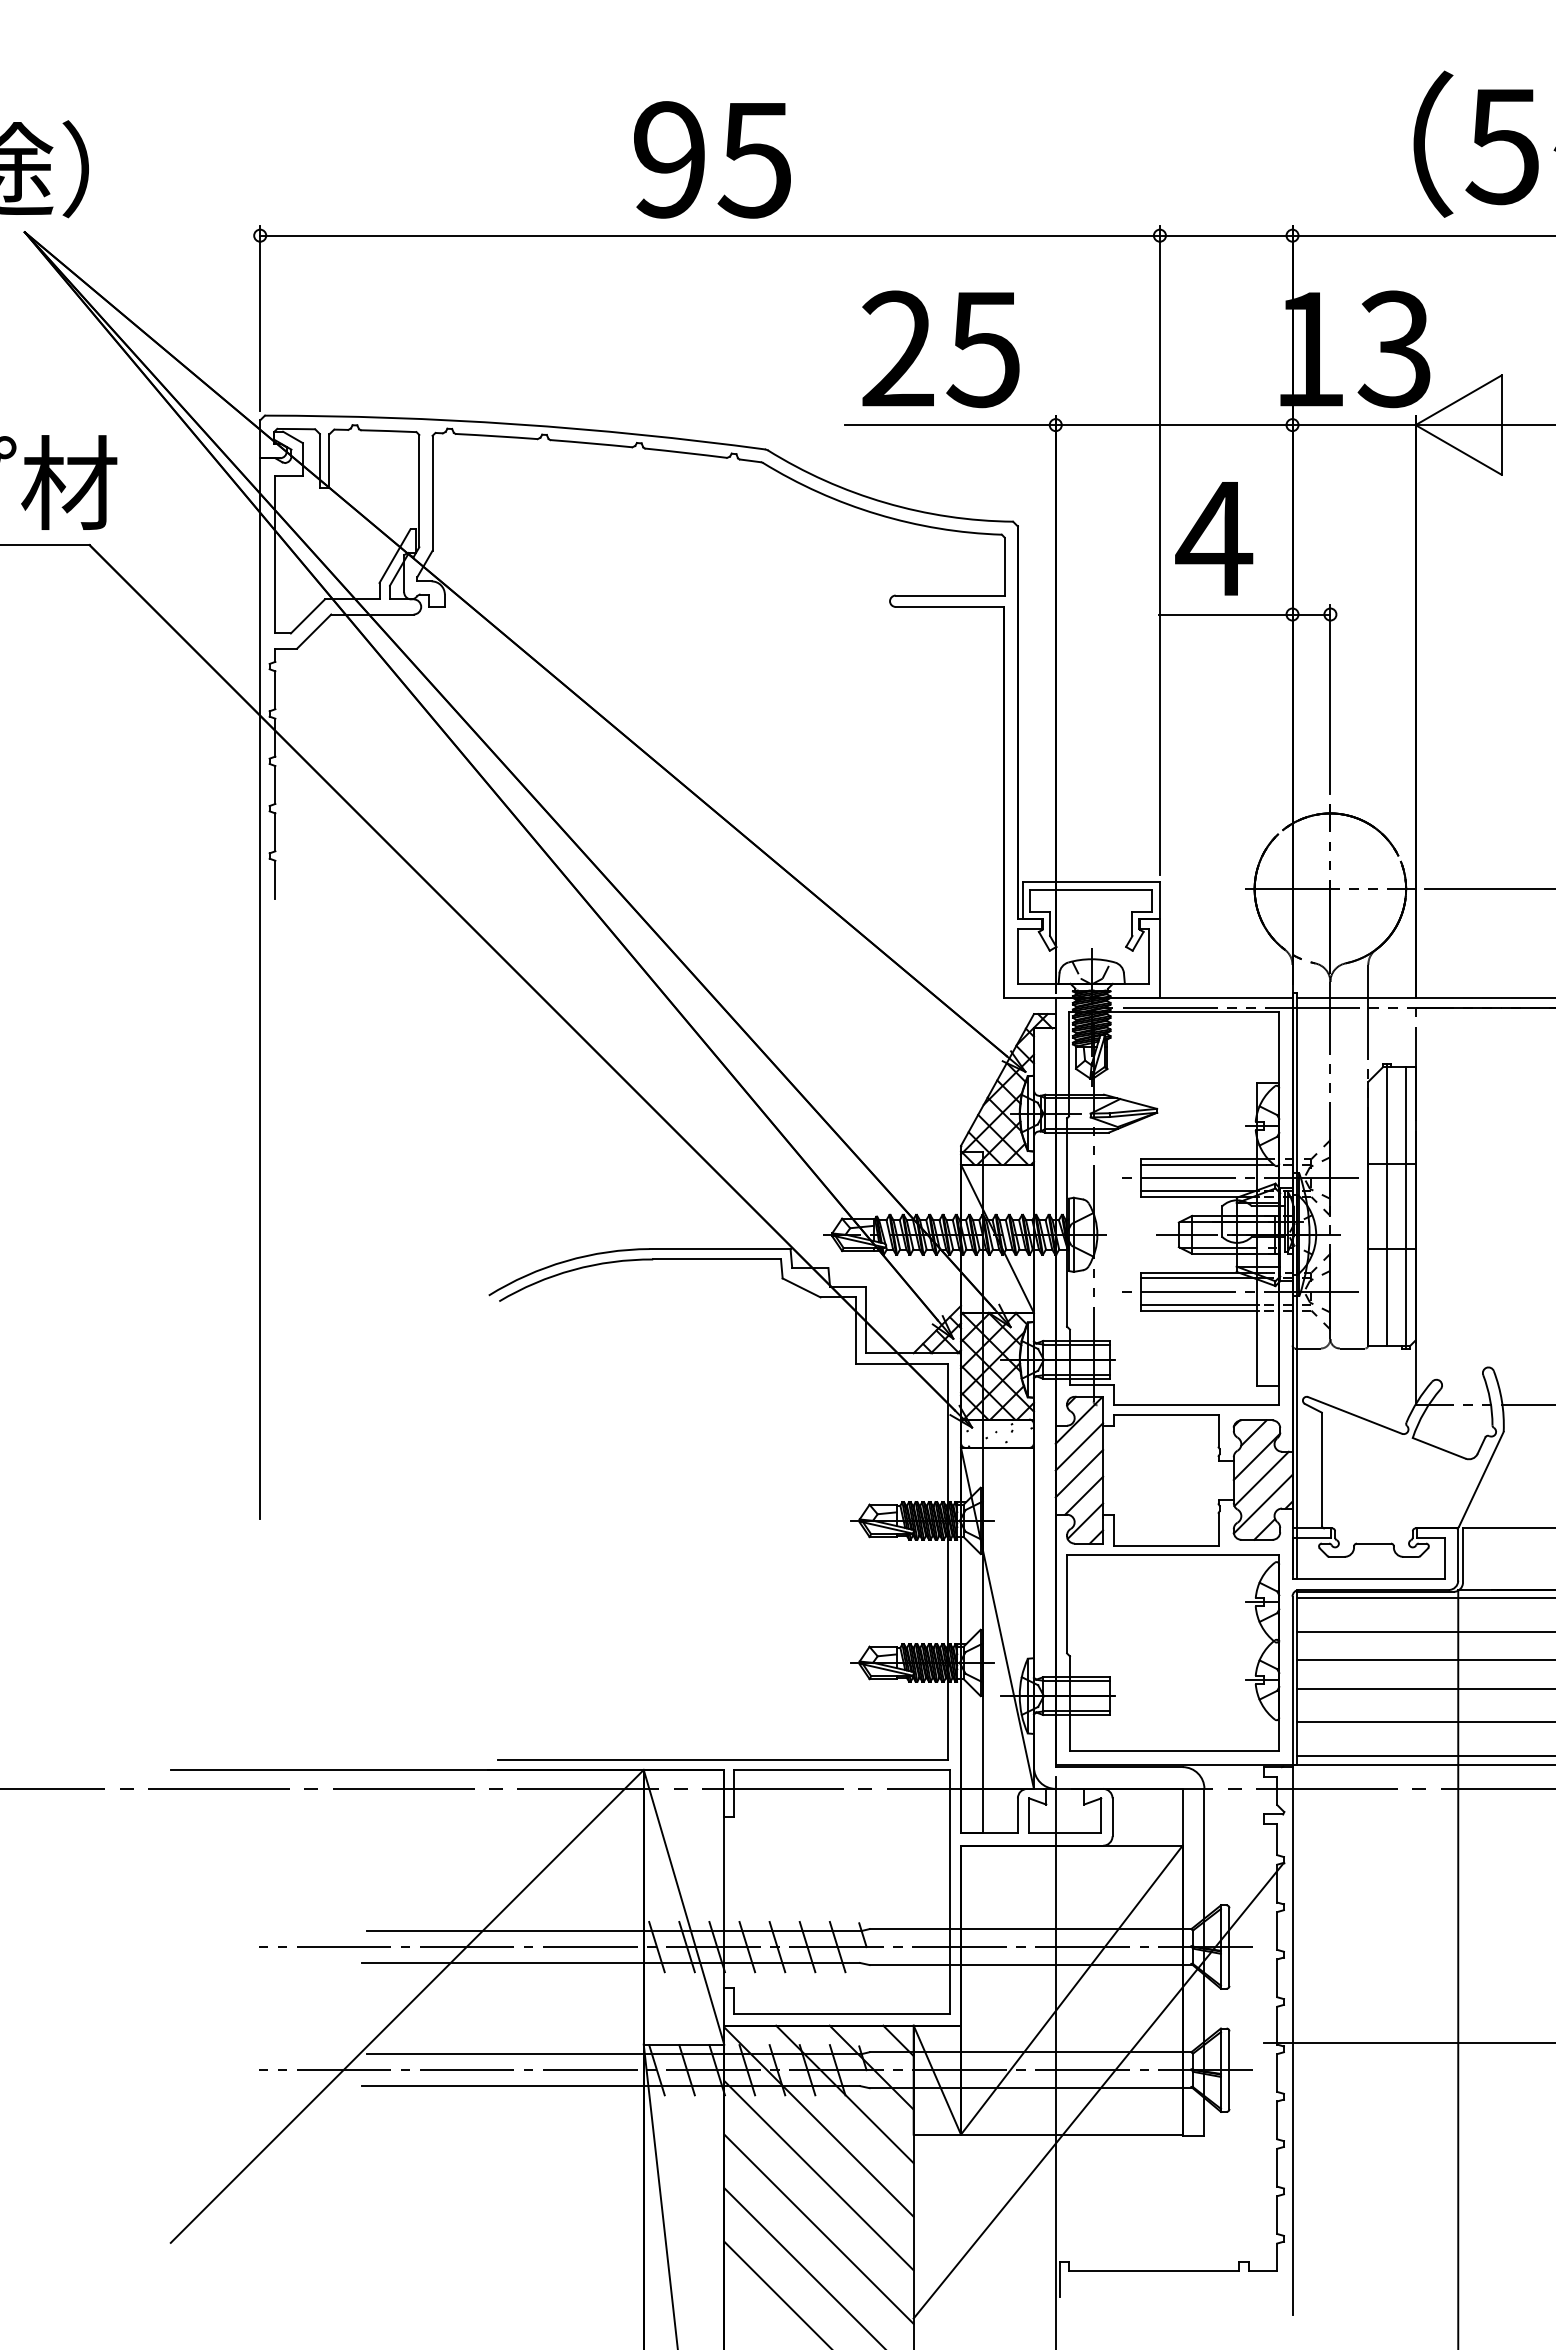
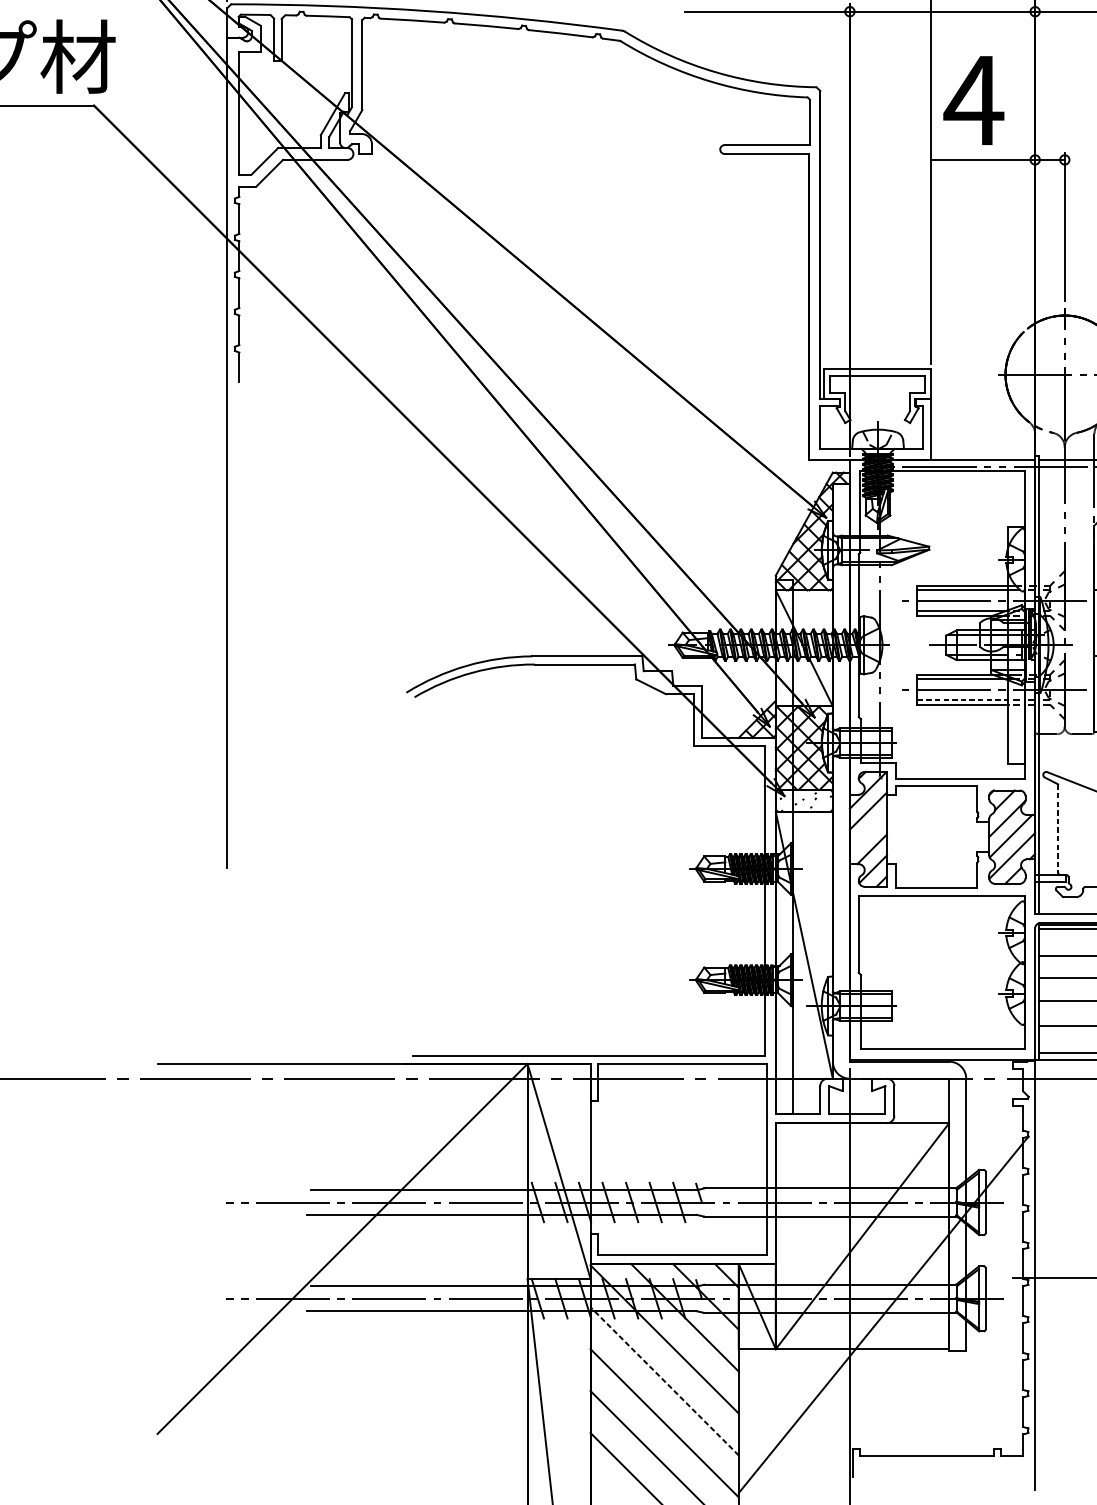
line: (1199, 1304) -> (962, 699), solid -> dashed
line: (1321, 1469) -> (1057, 828), solid -> dashed
line: (1079, 1473) -> (868, 831), removed
line: (818, 2175) -> (664, 1381), solid -> dashed

